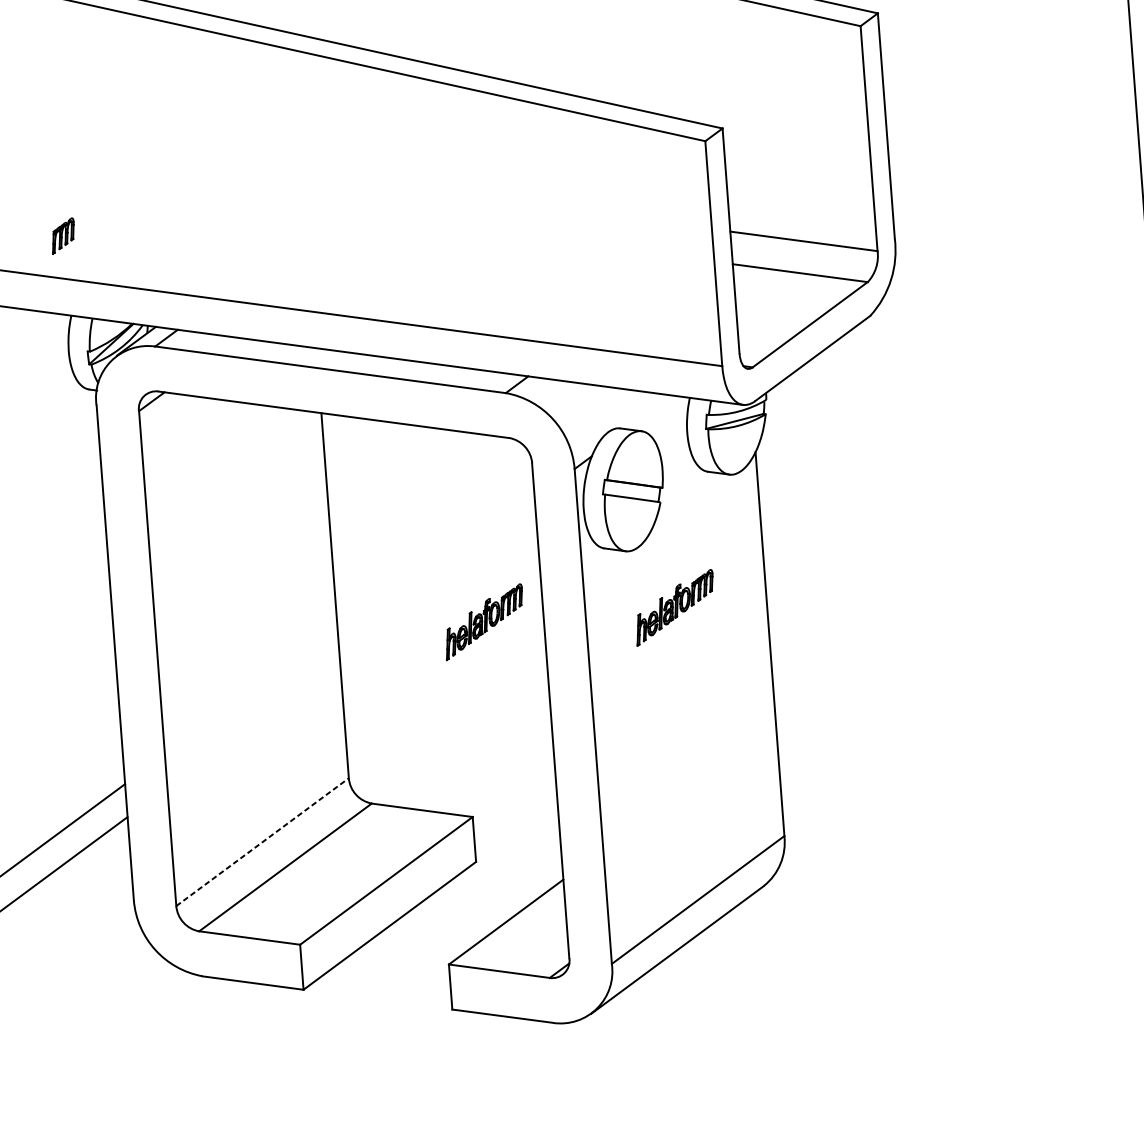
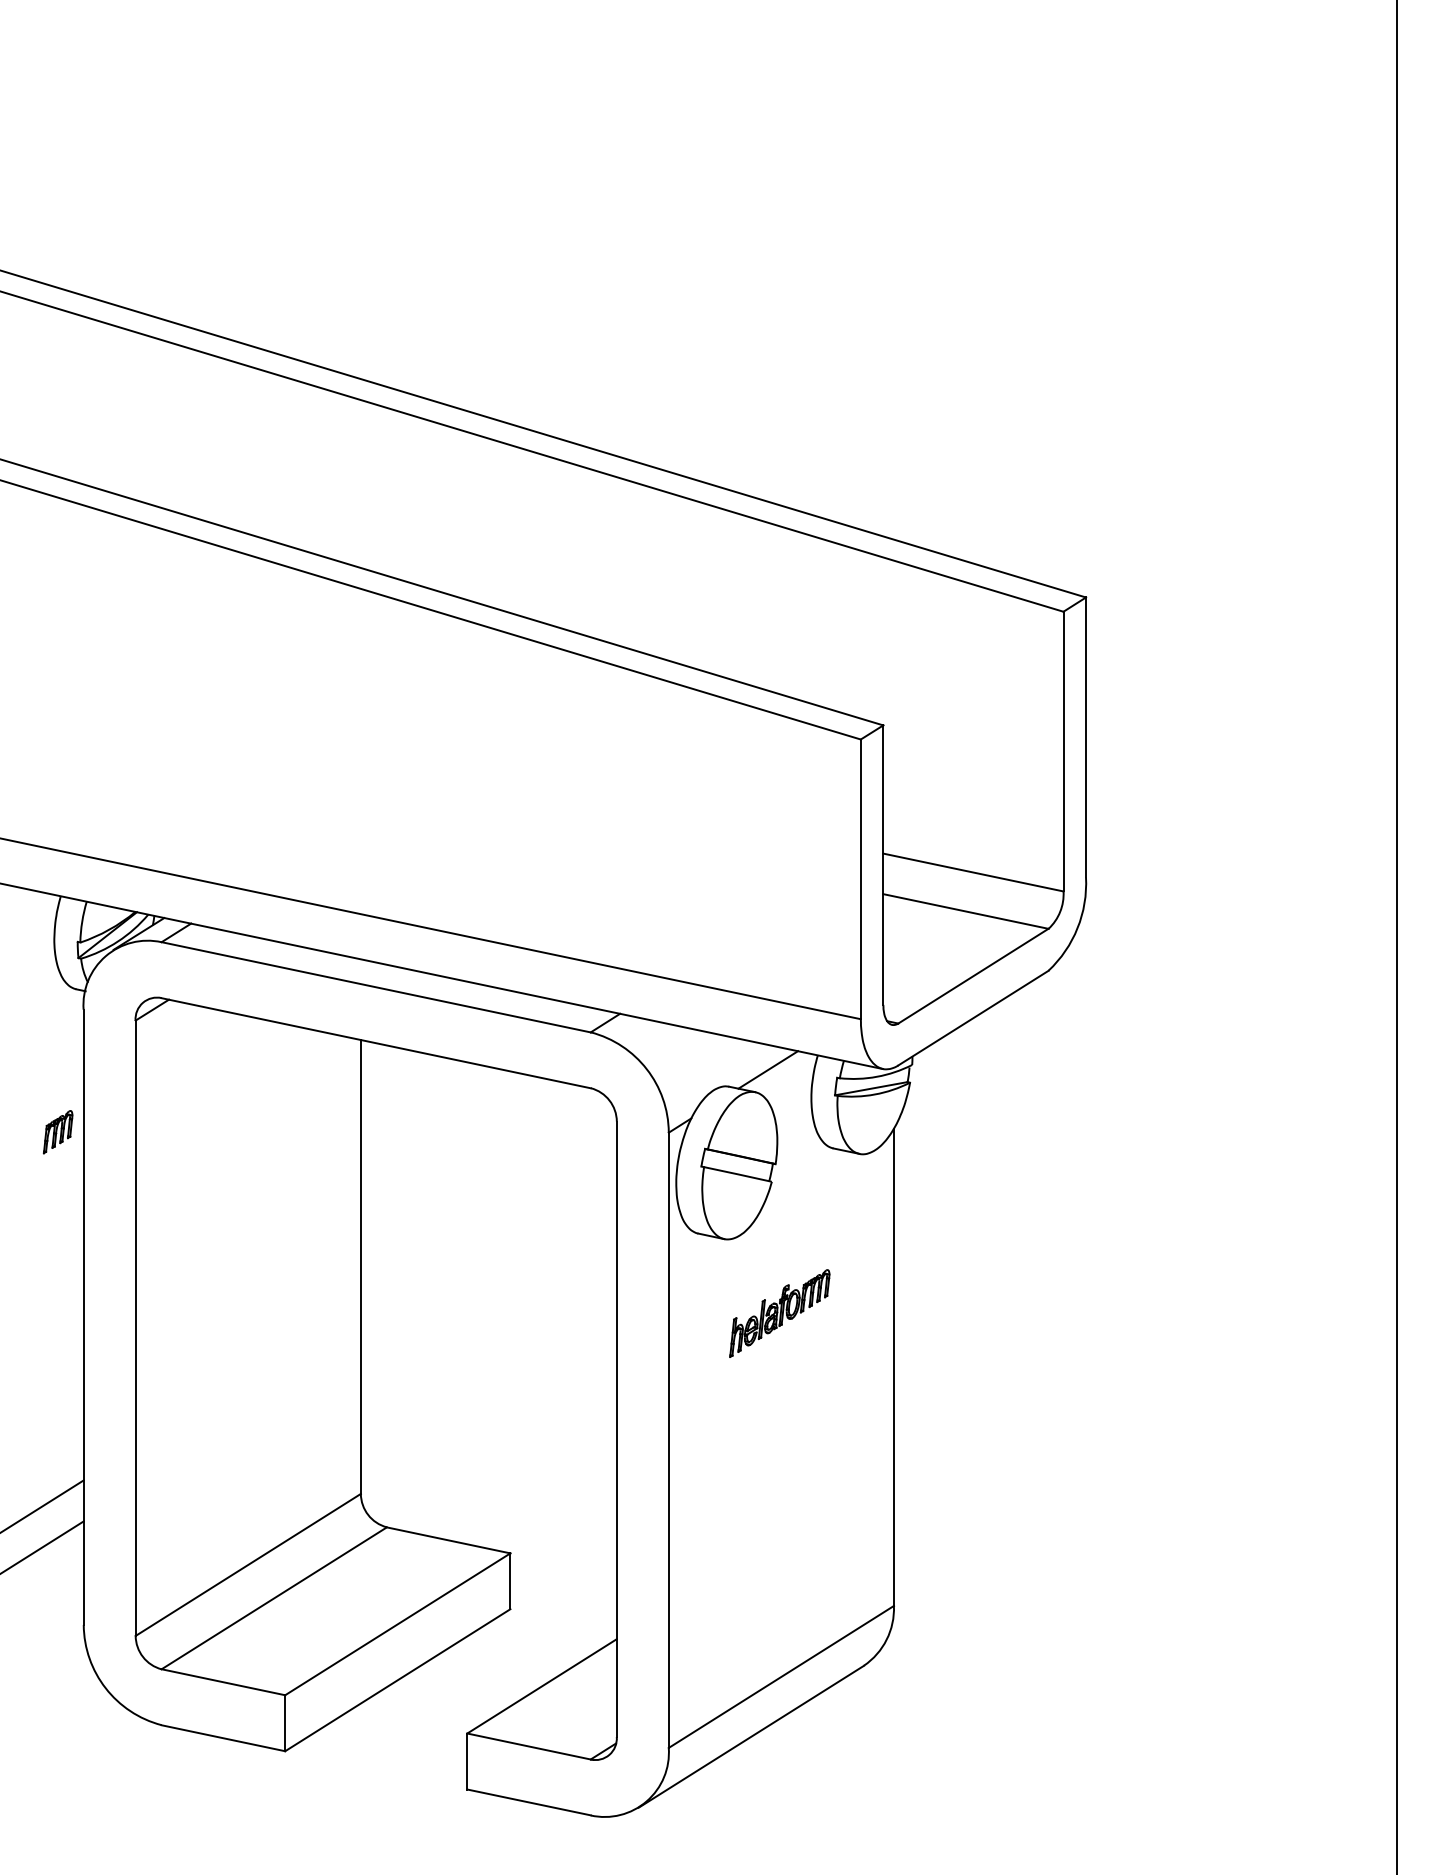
part: (62, 236) -> (57, 1132), moved
line: (651, 412) -> (768, 1069), added
part: (484, 622) -> (542, 1313), removed
line: (262, 841) -> (248, 1564), dashed -> solid

